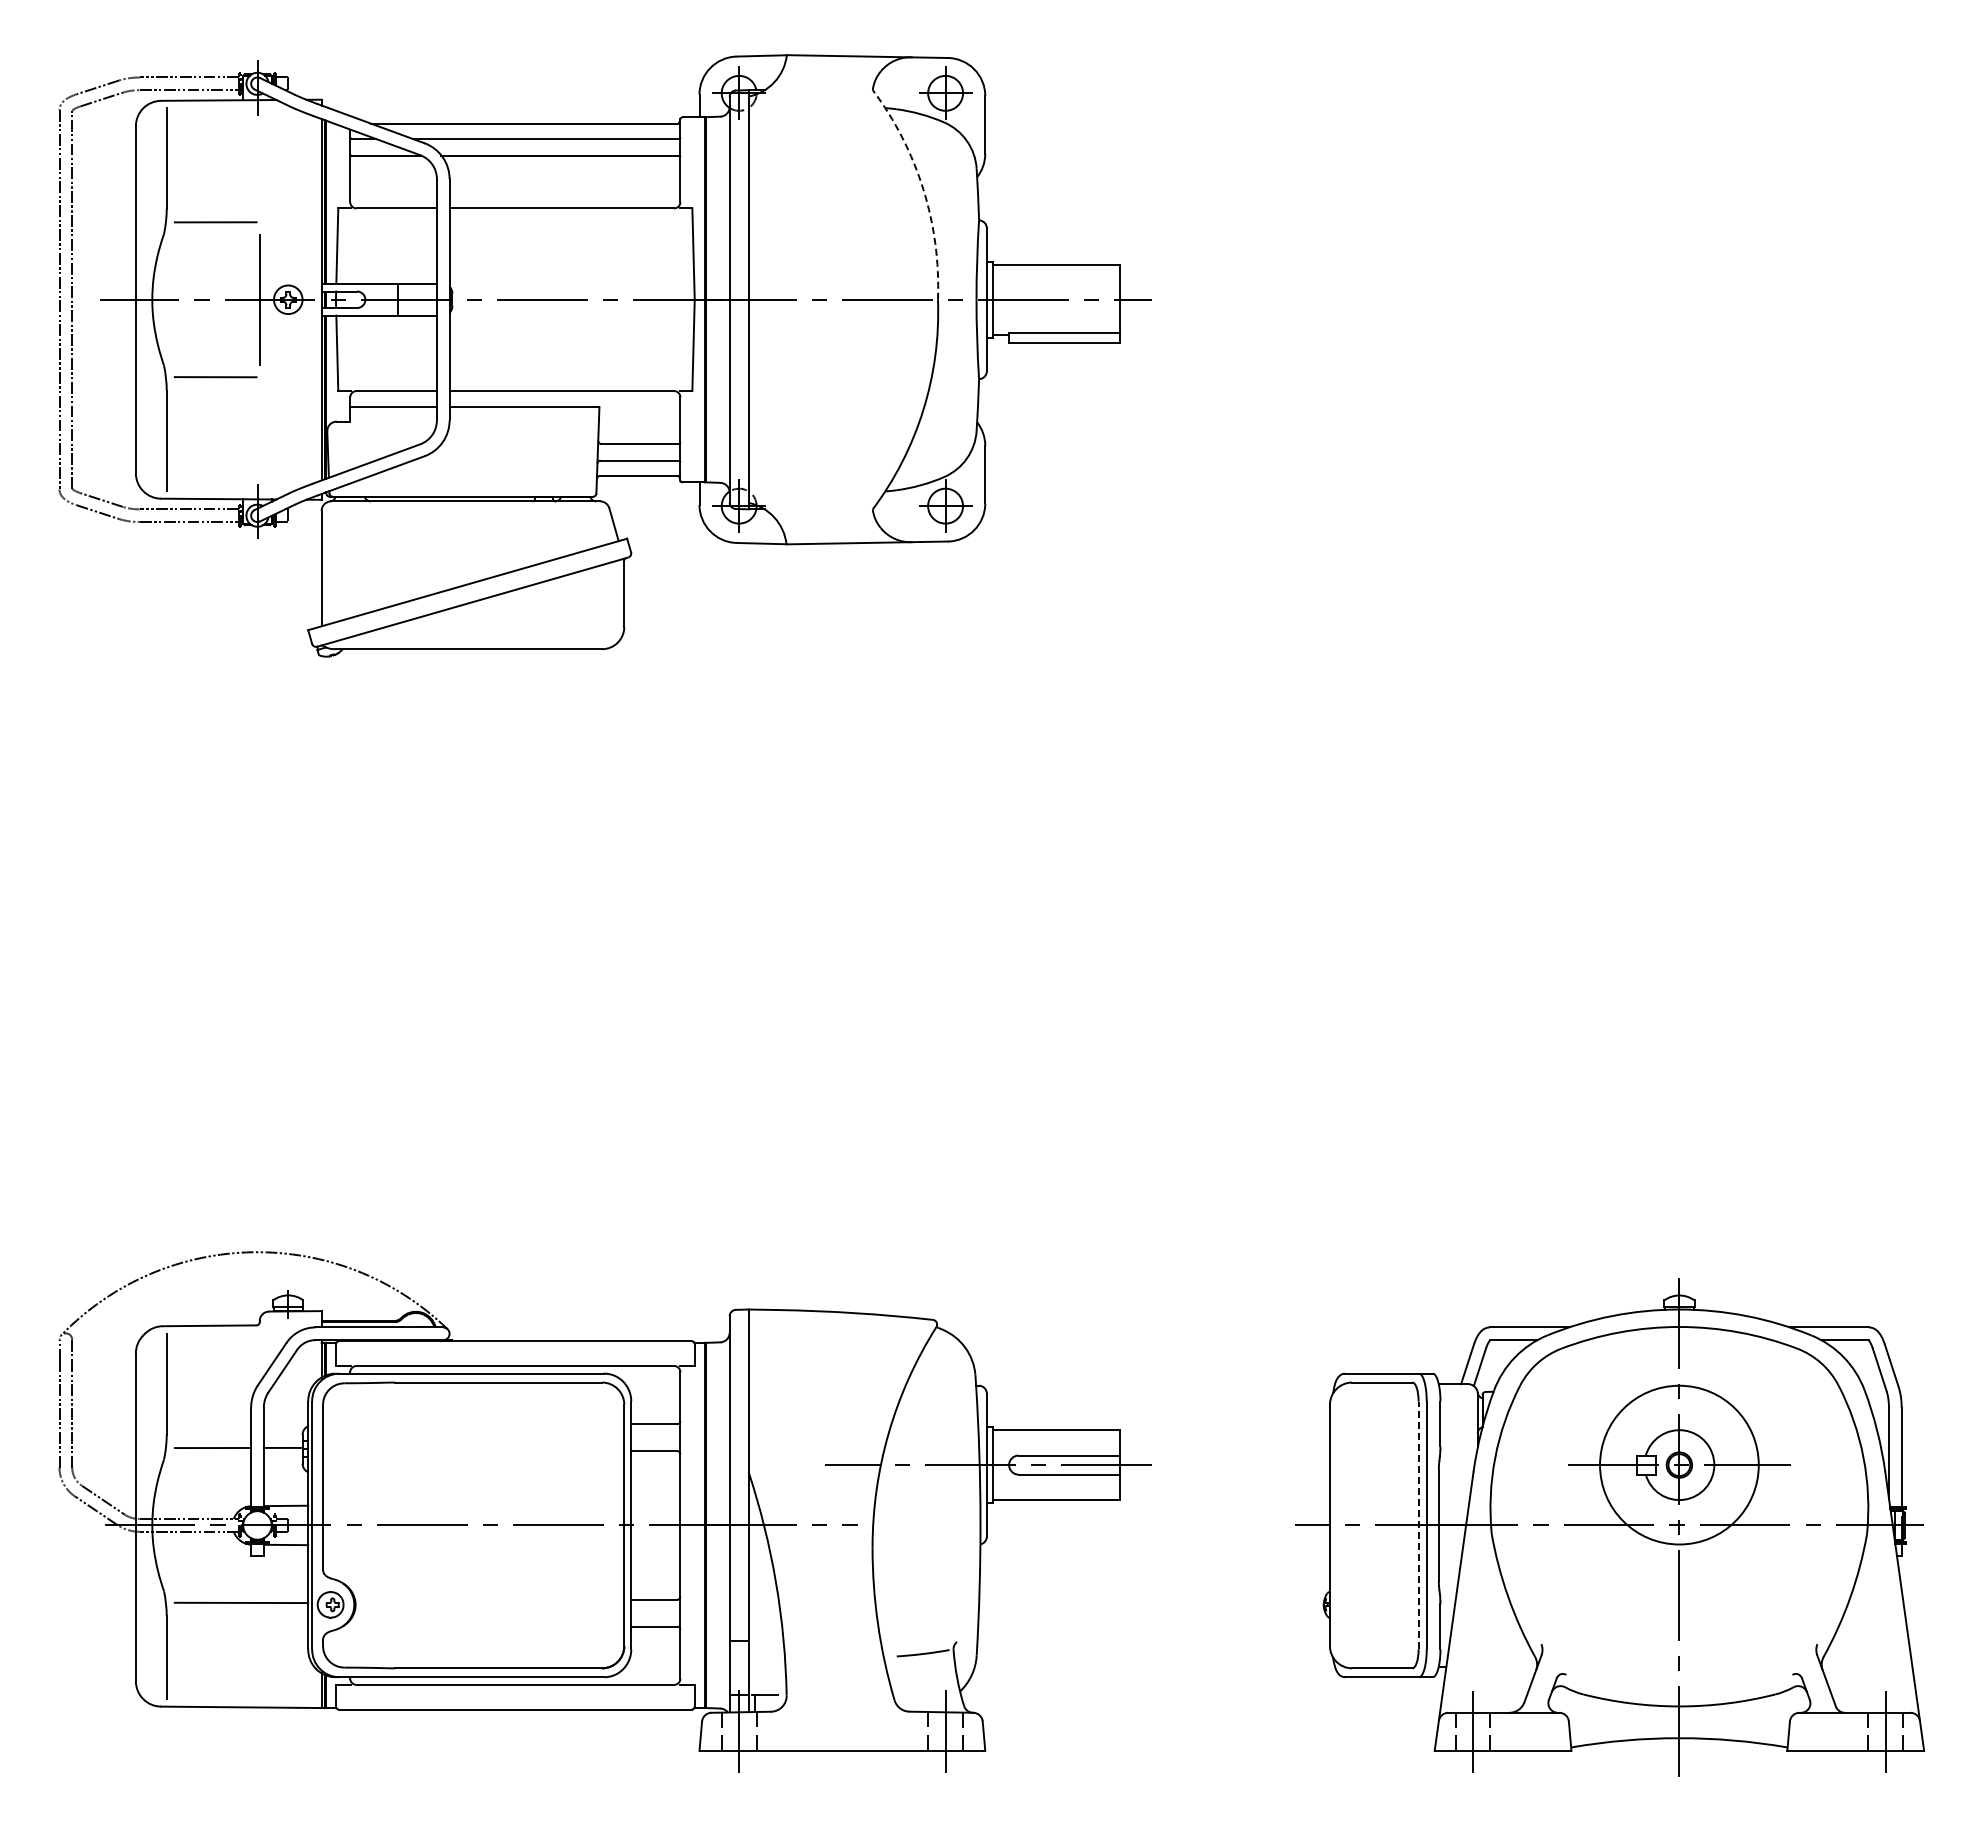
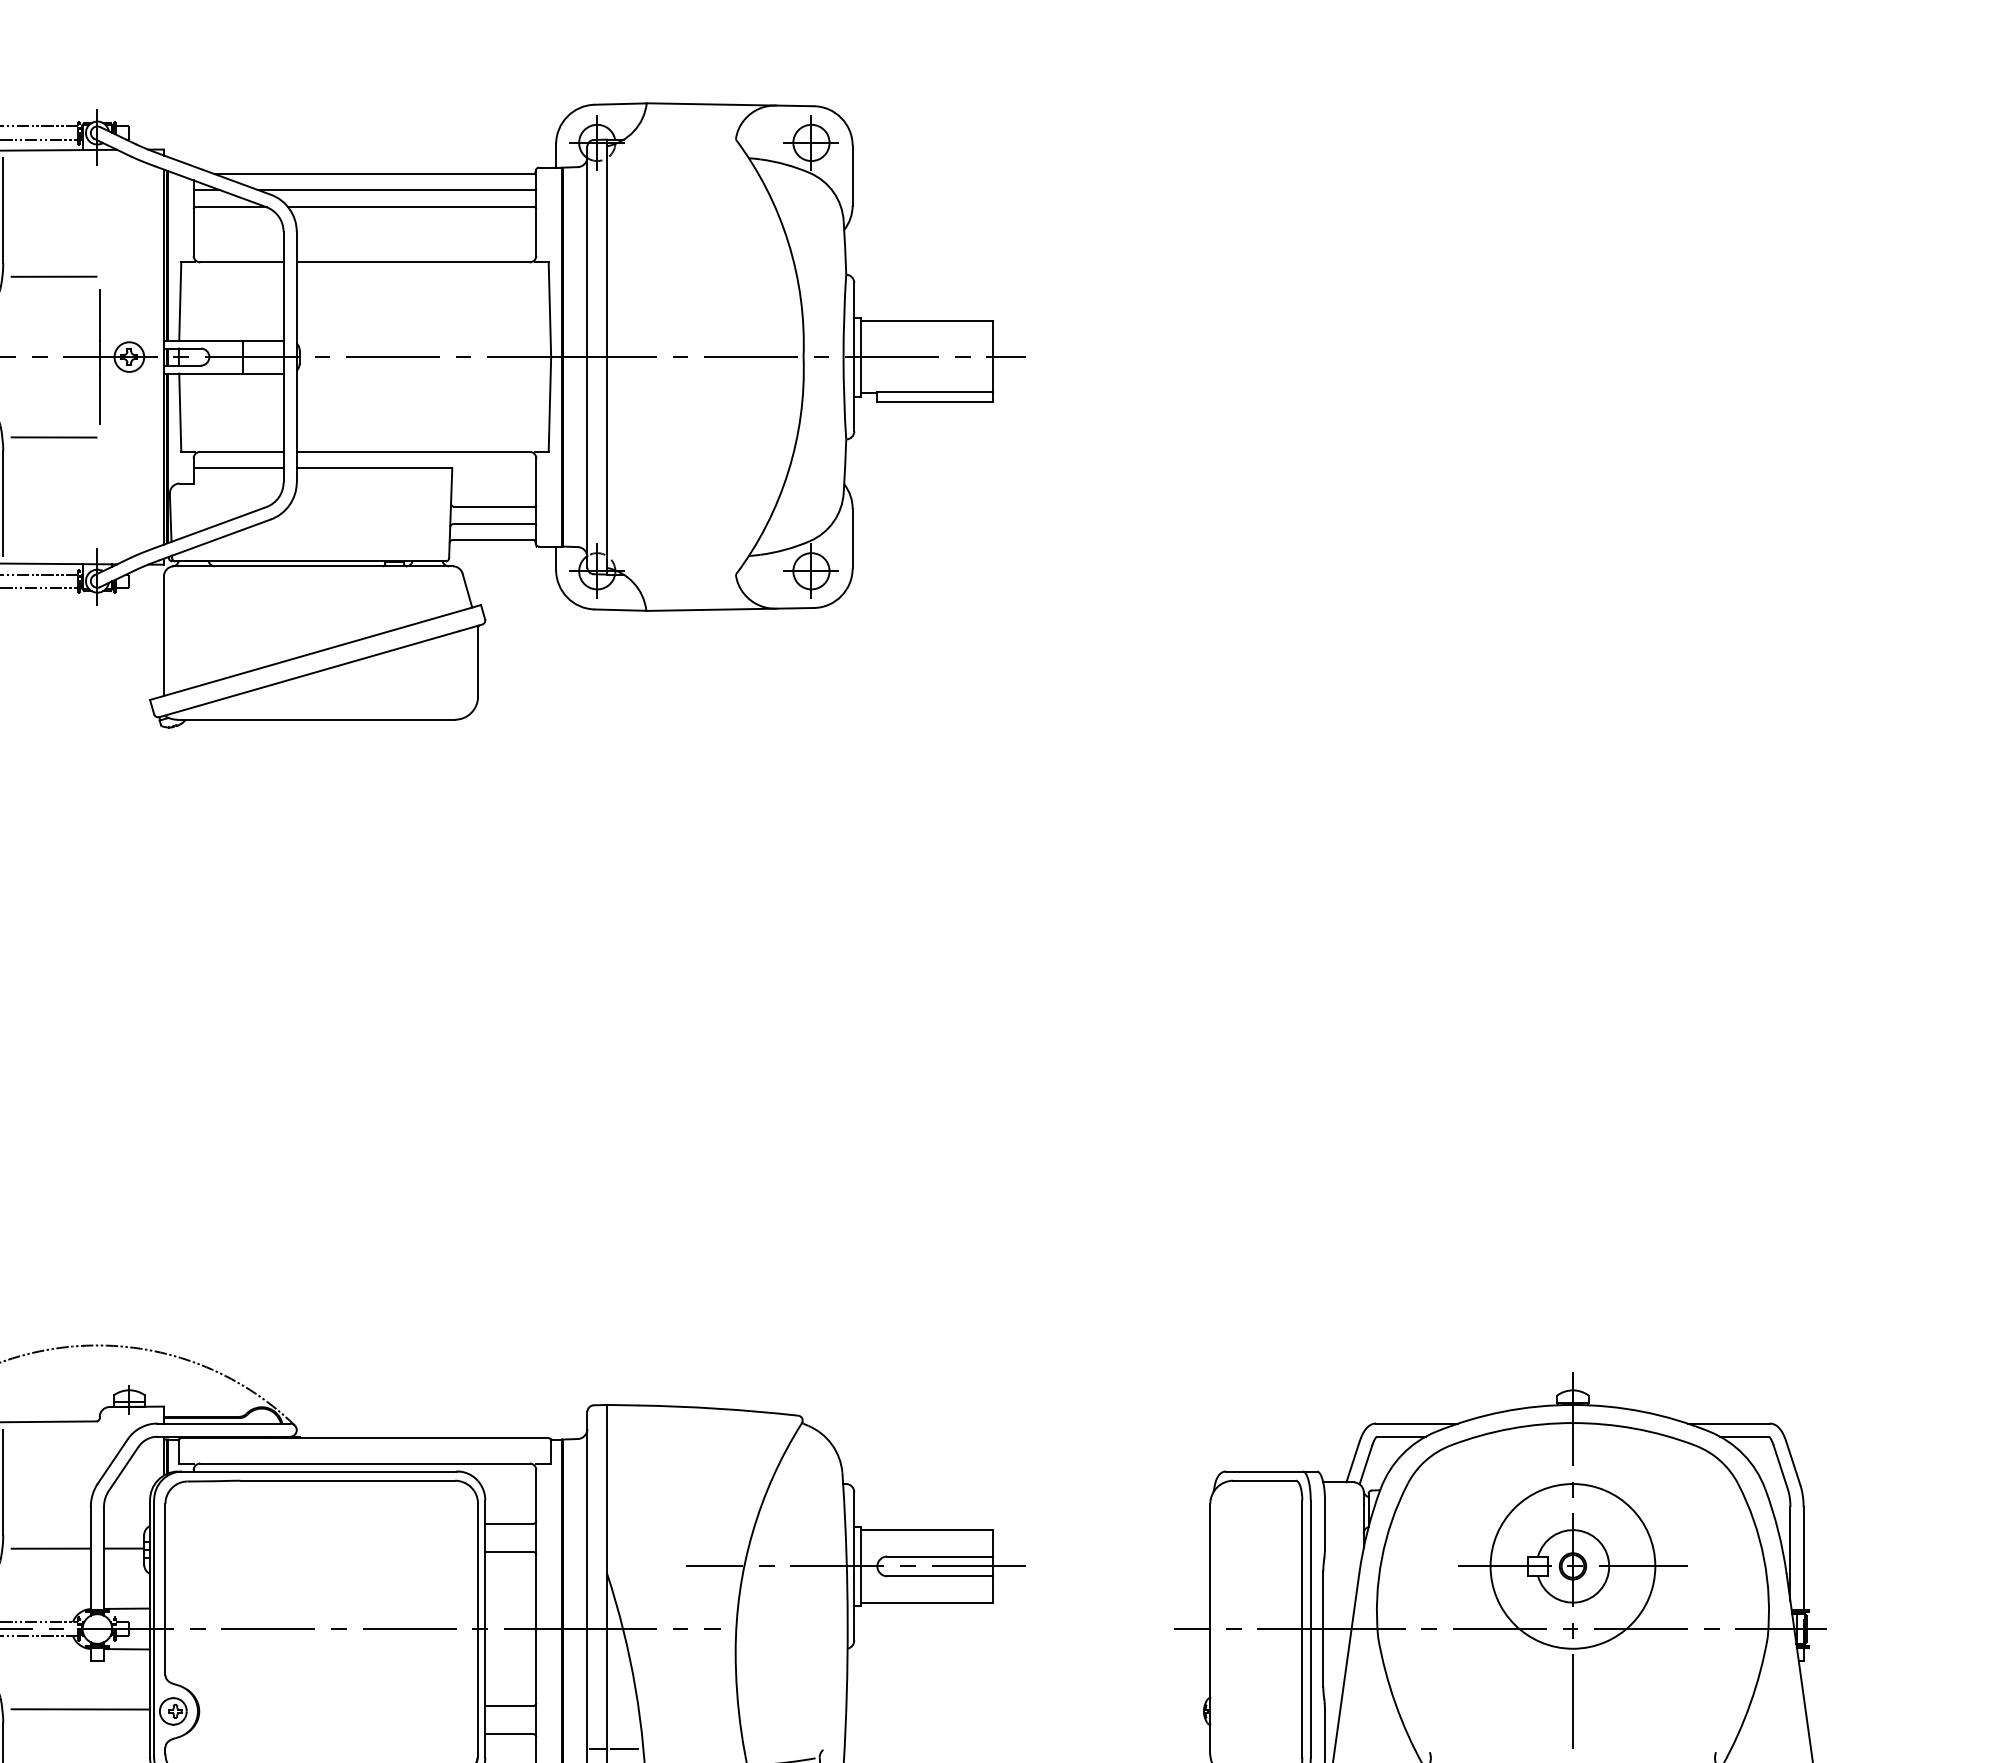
arc: (923, 189) -> (788, 242), dashed -> solid
line: (1418, 1525) -> (1302, 1629), dashed -> solid
line: (765, 1641) -> (624, 1749), added

